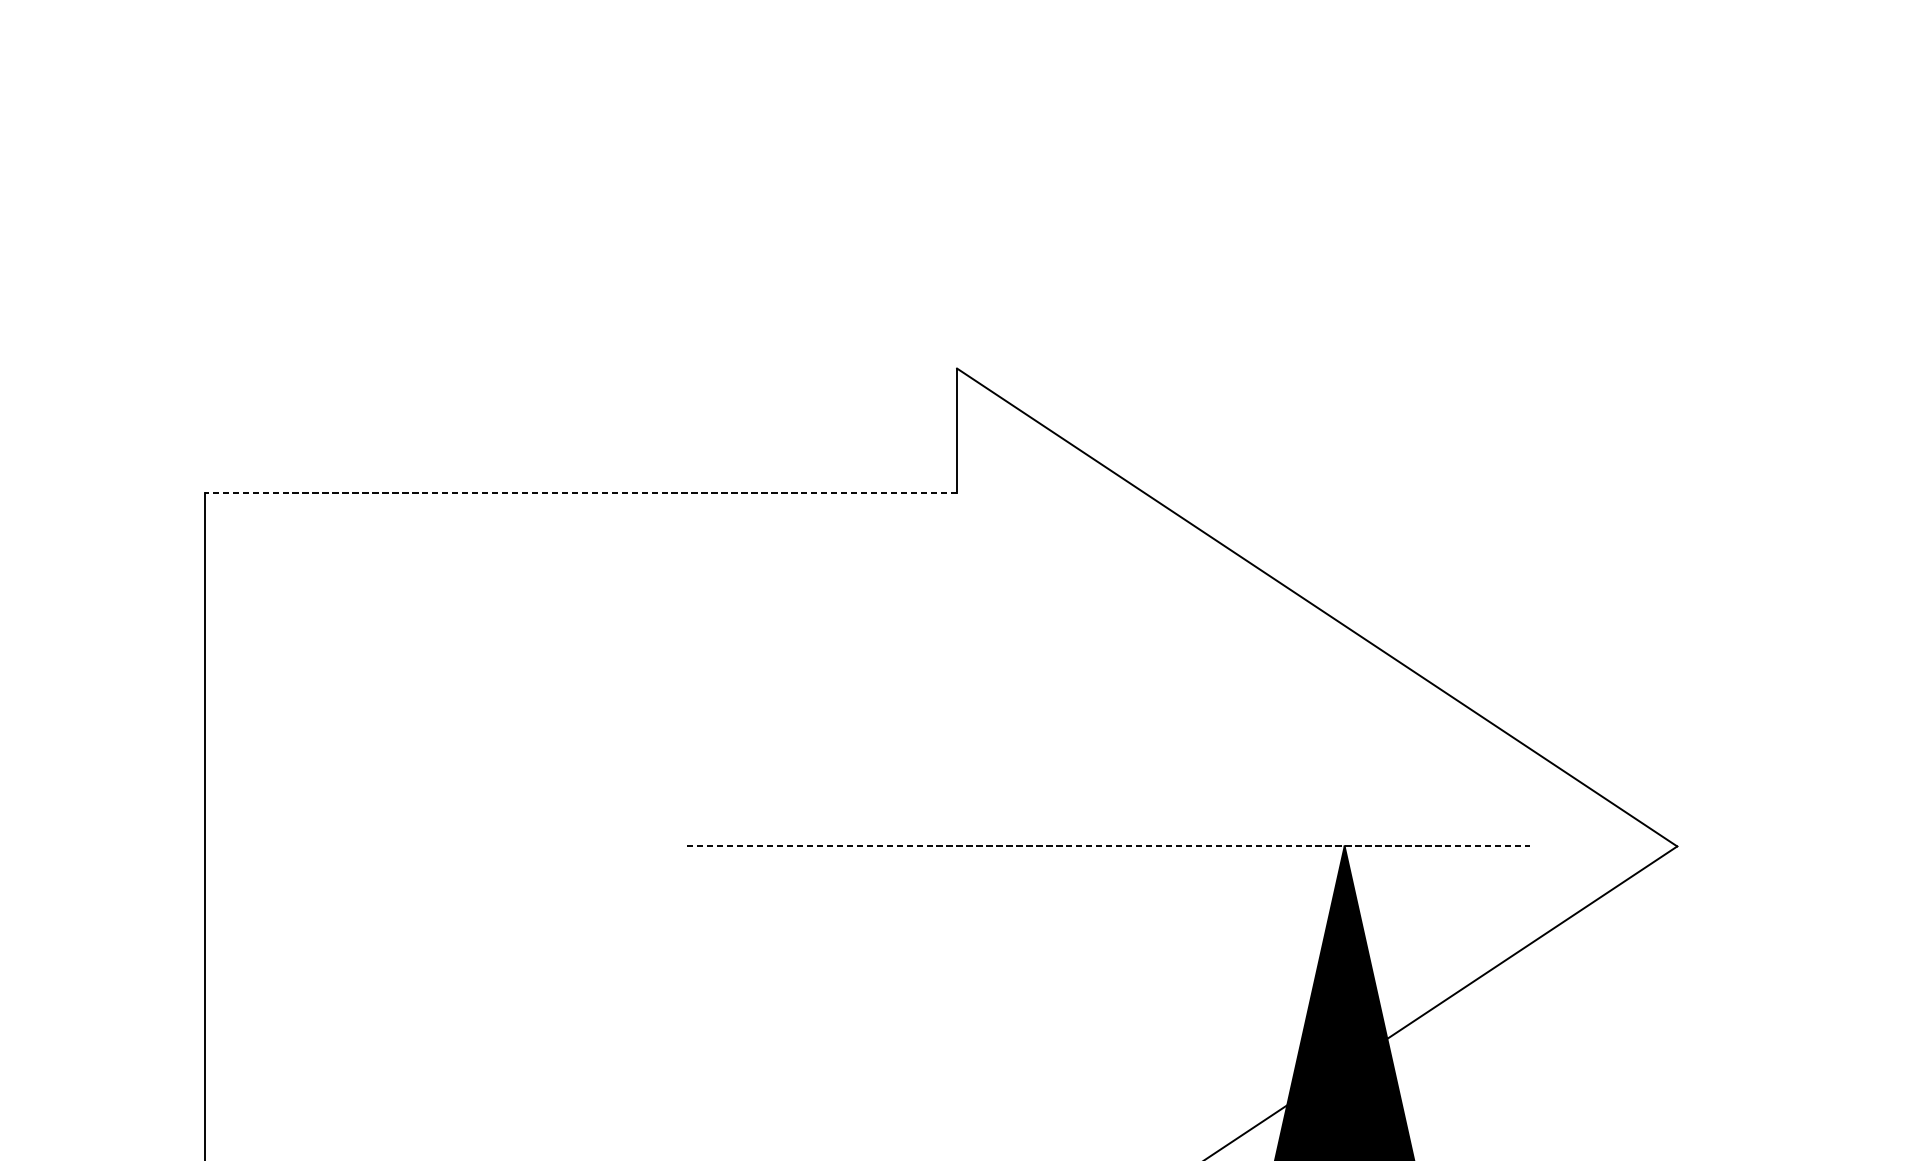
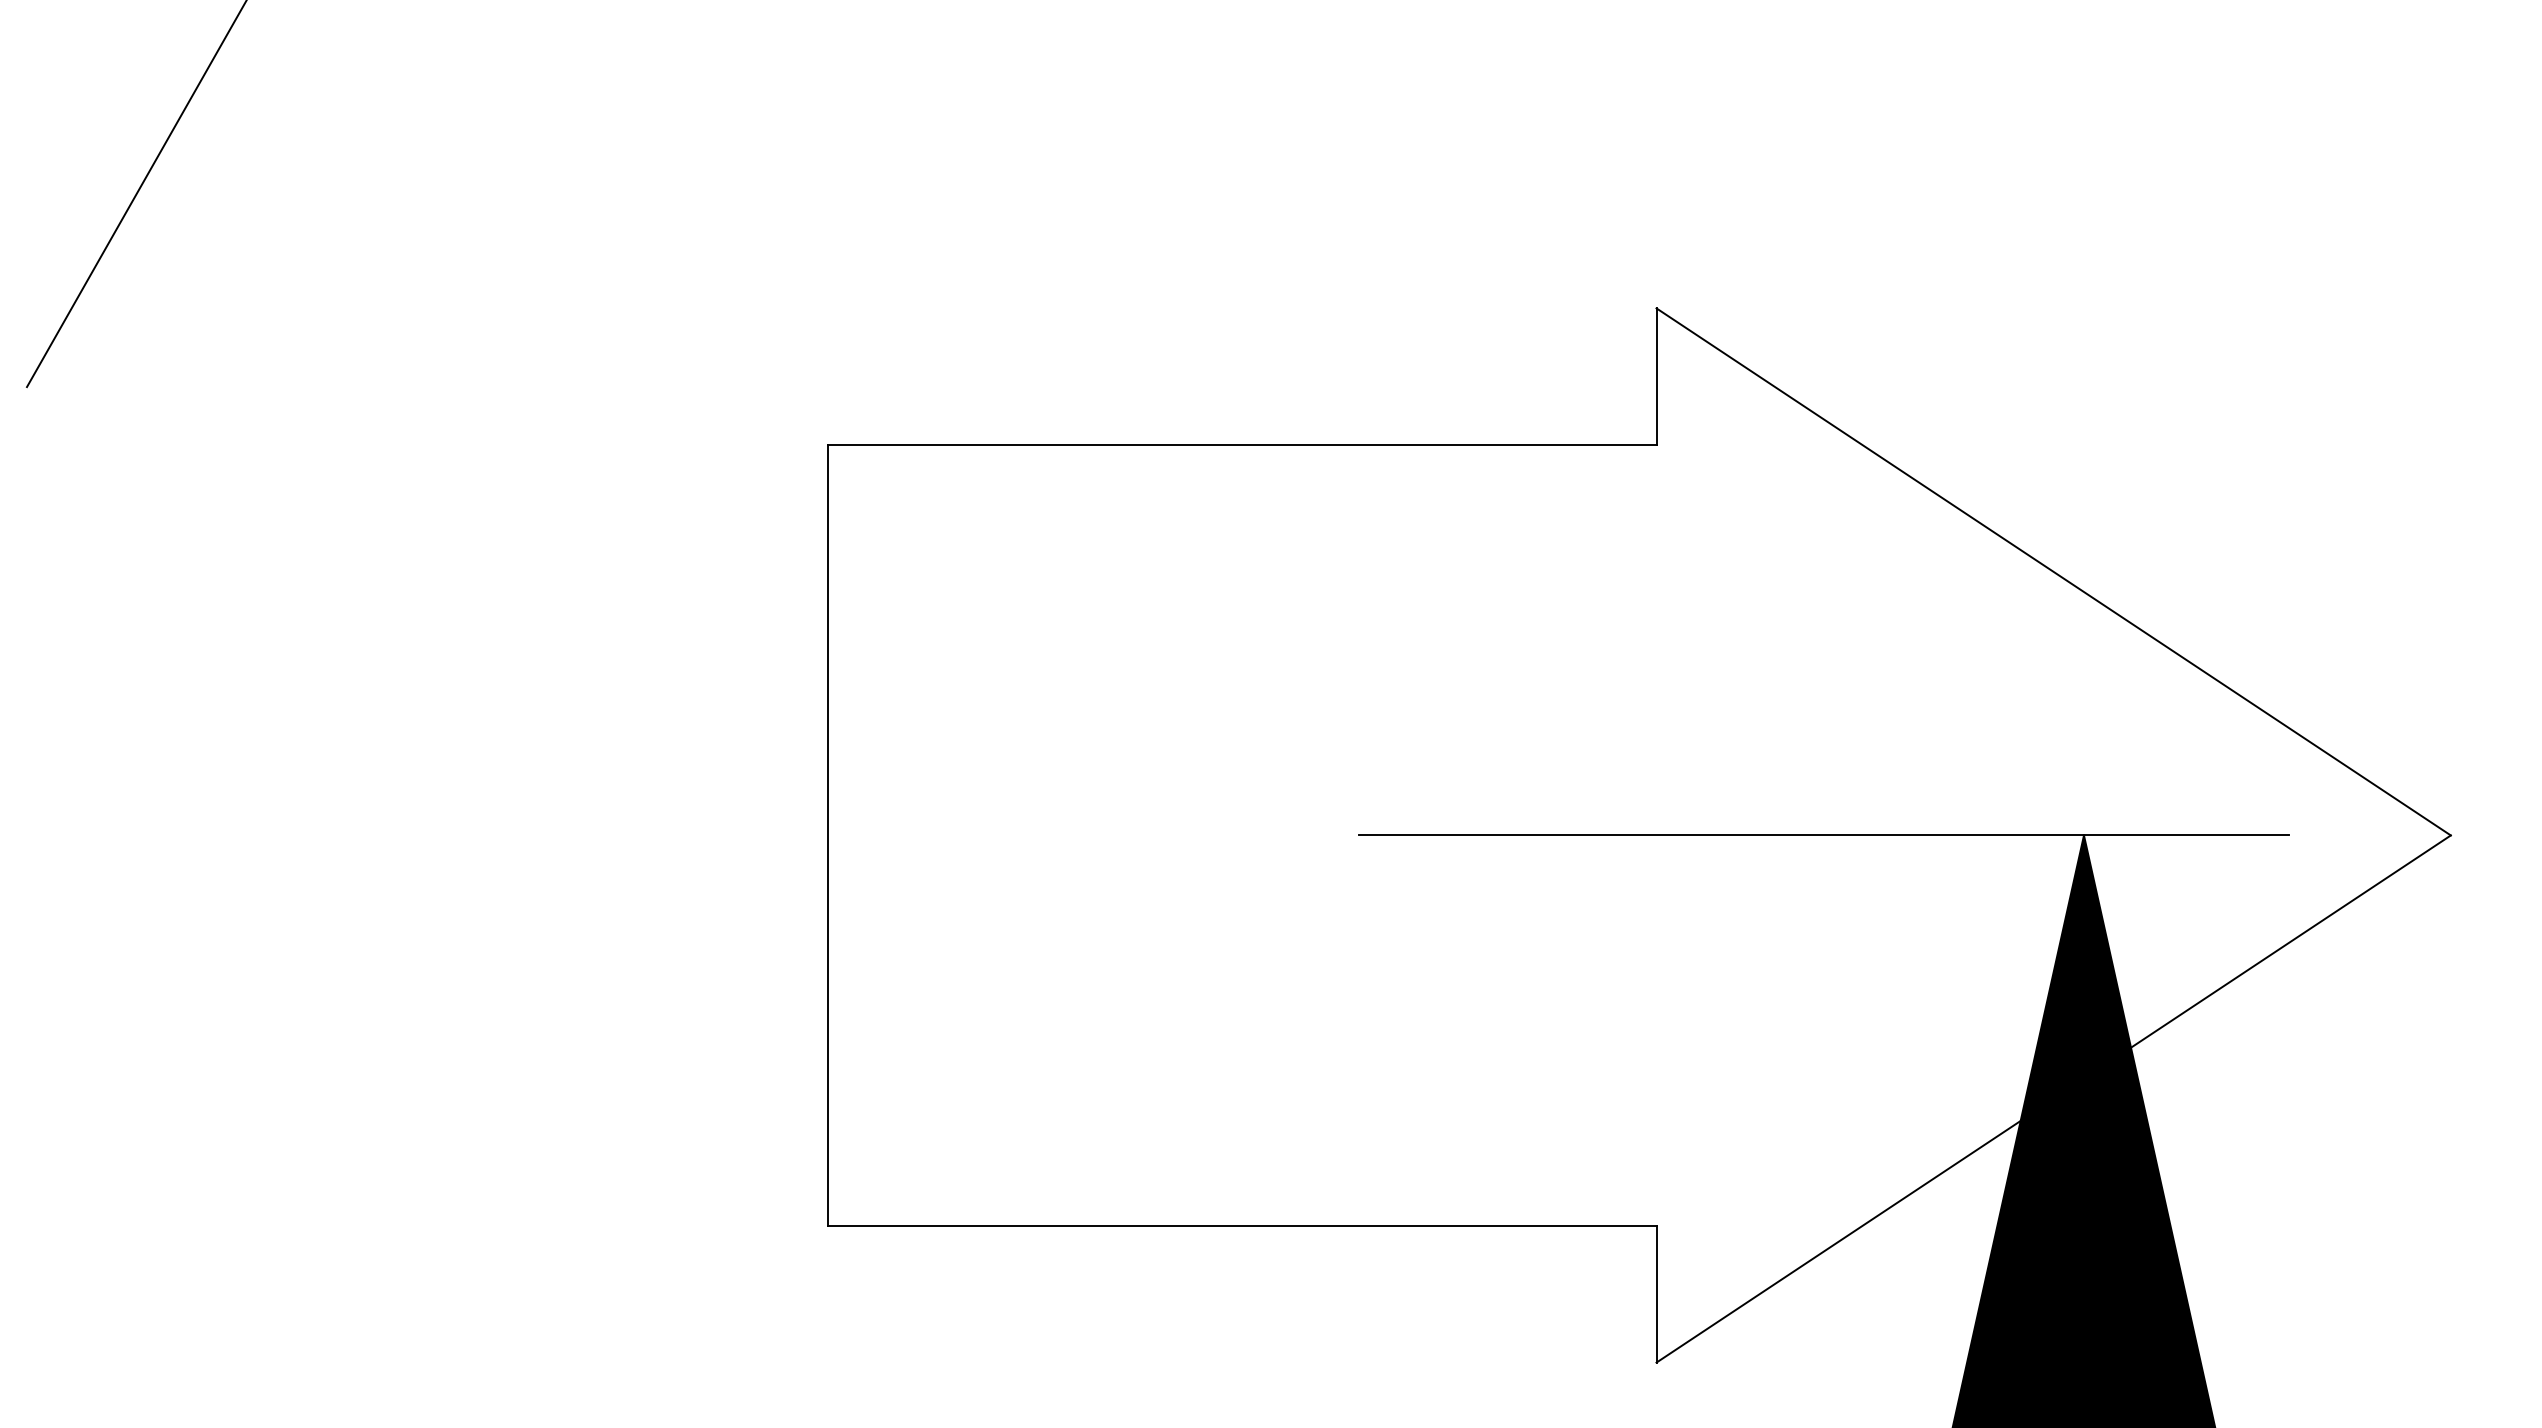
line: (581, 492) -> (1242, 445), dashed -> solid
line: (1109, 846) -> (1824, 835), dashed -> solid

